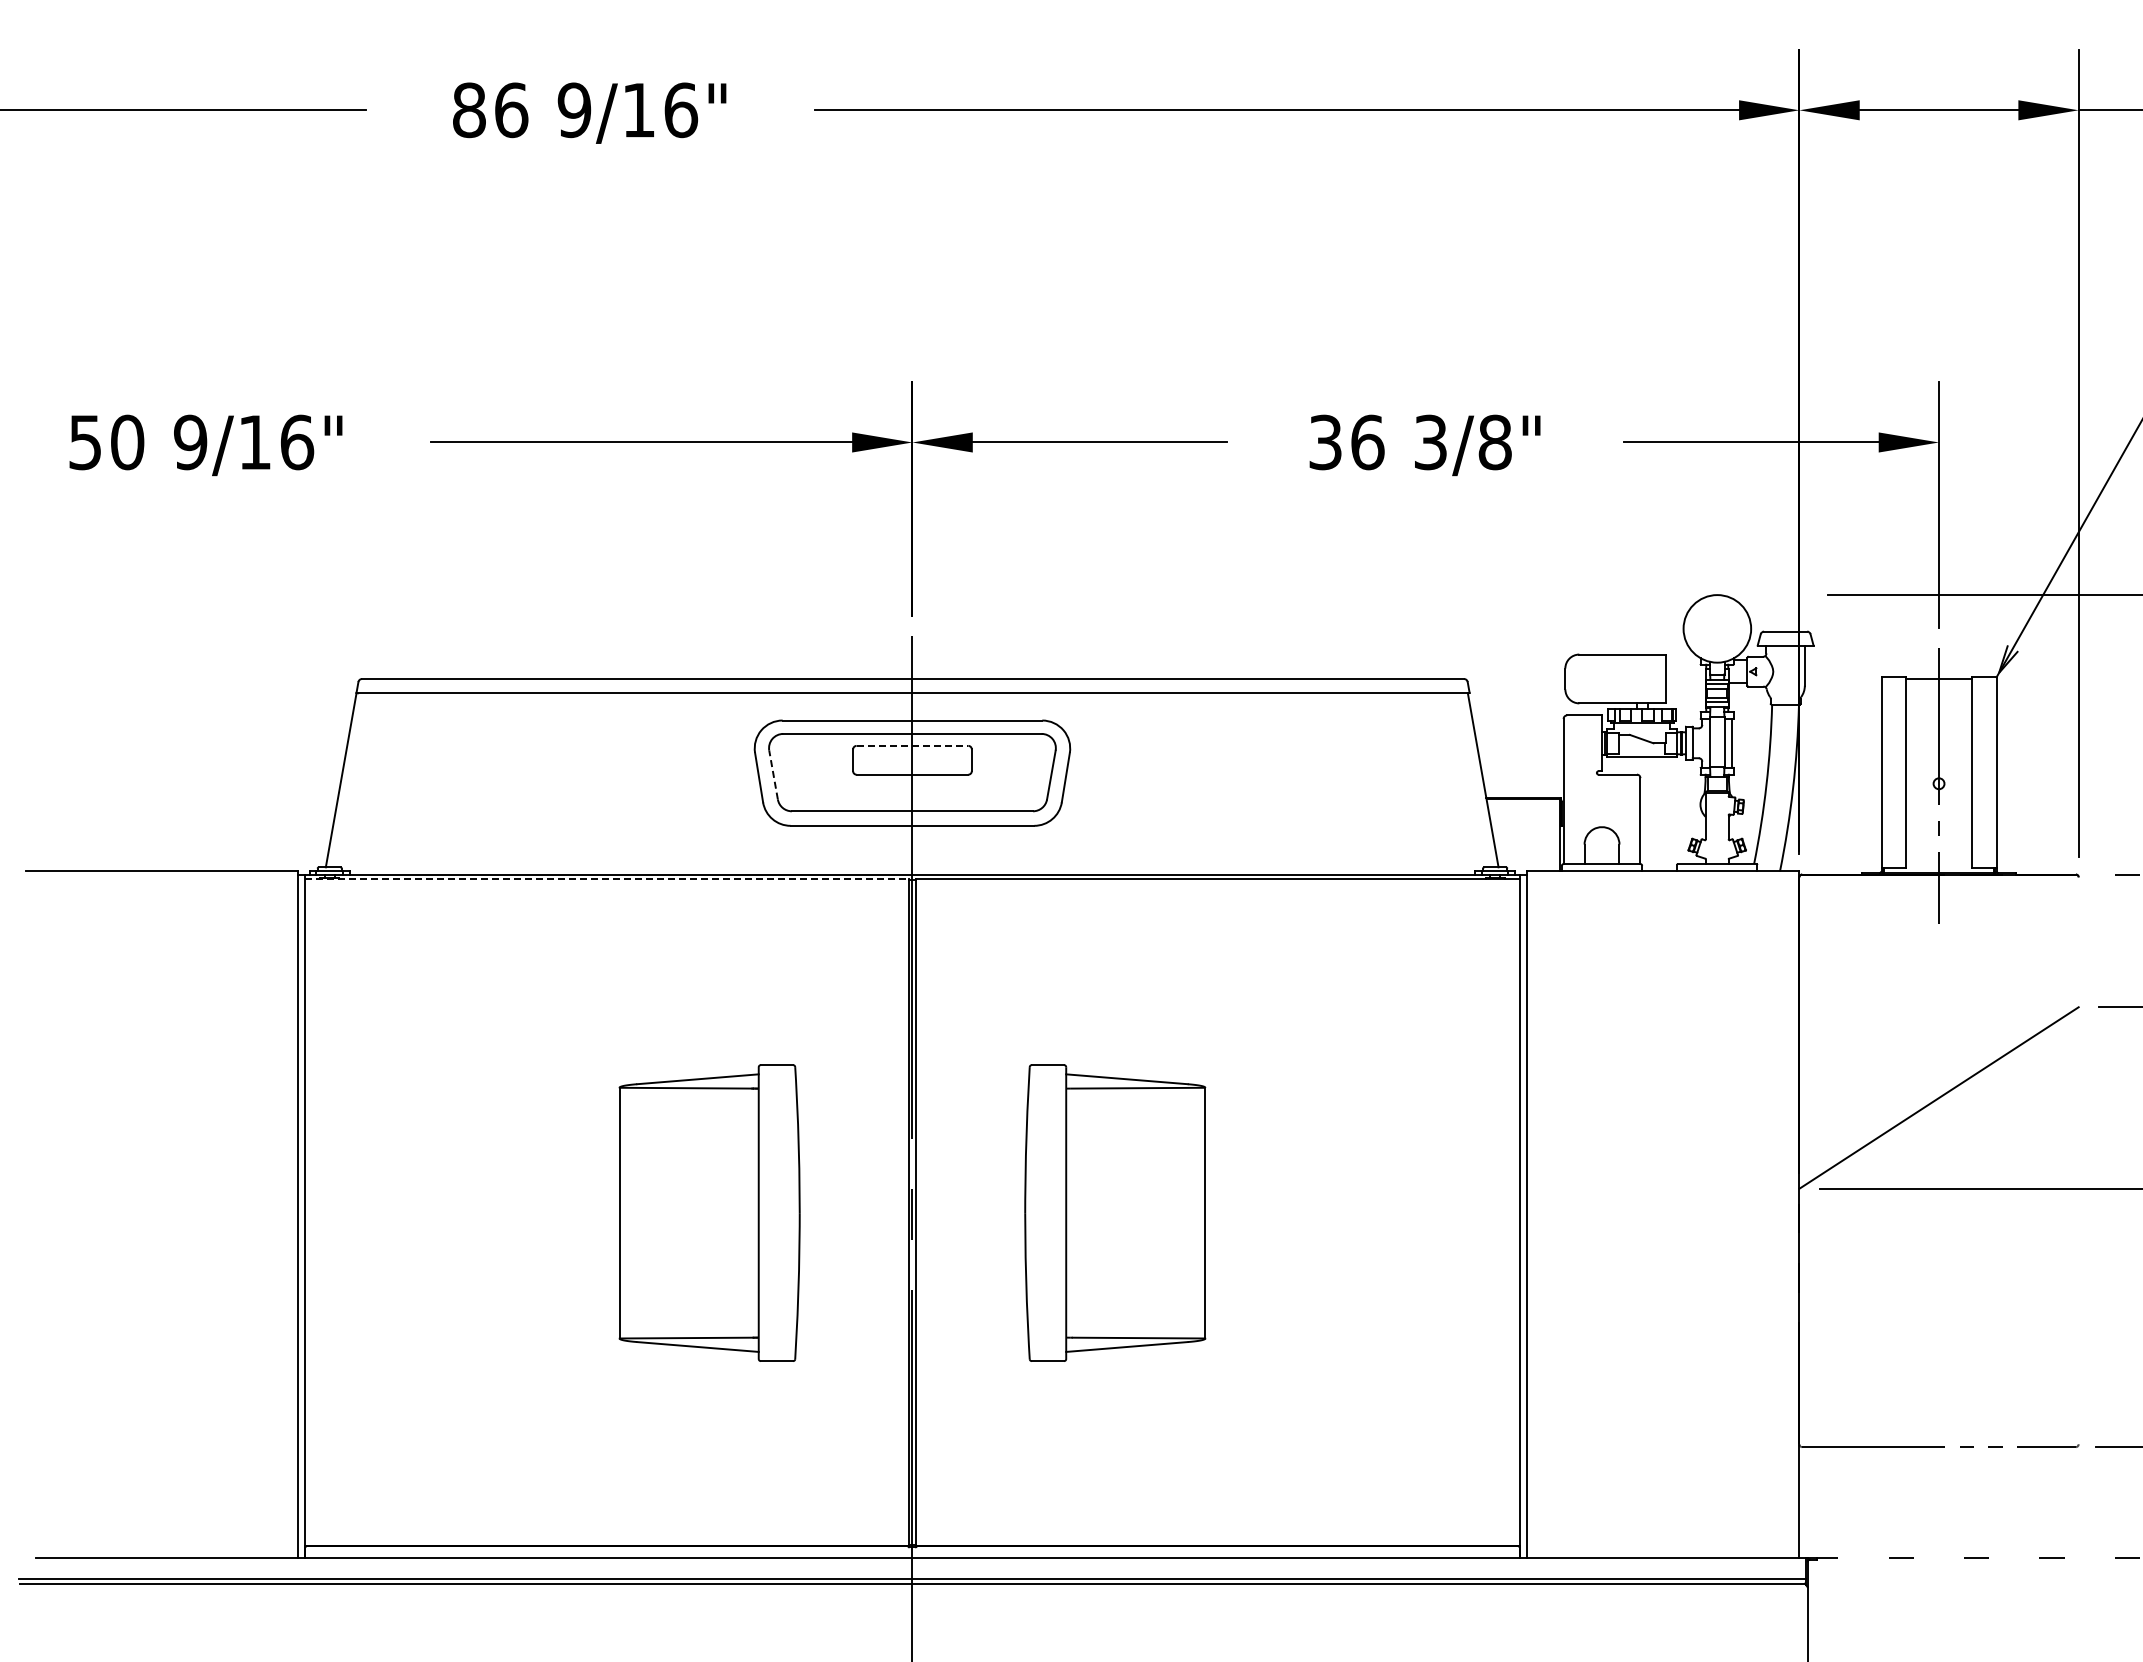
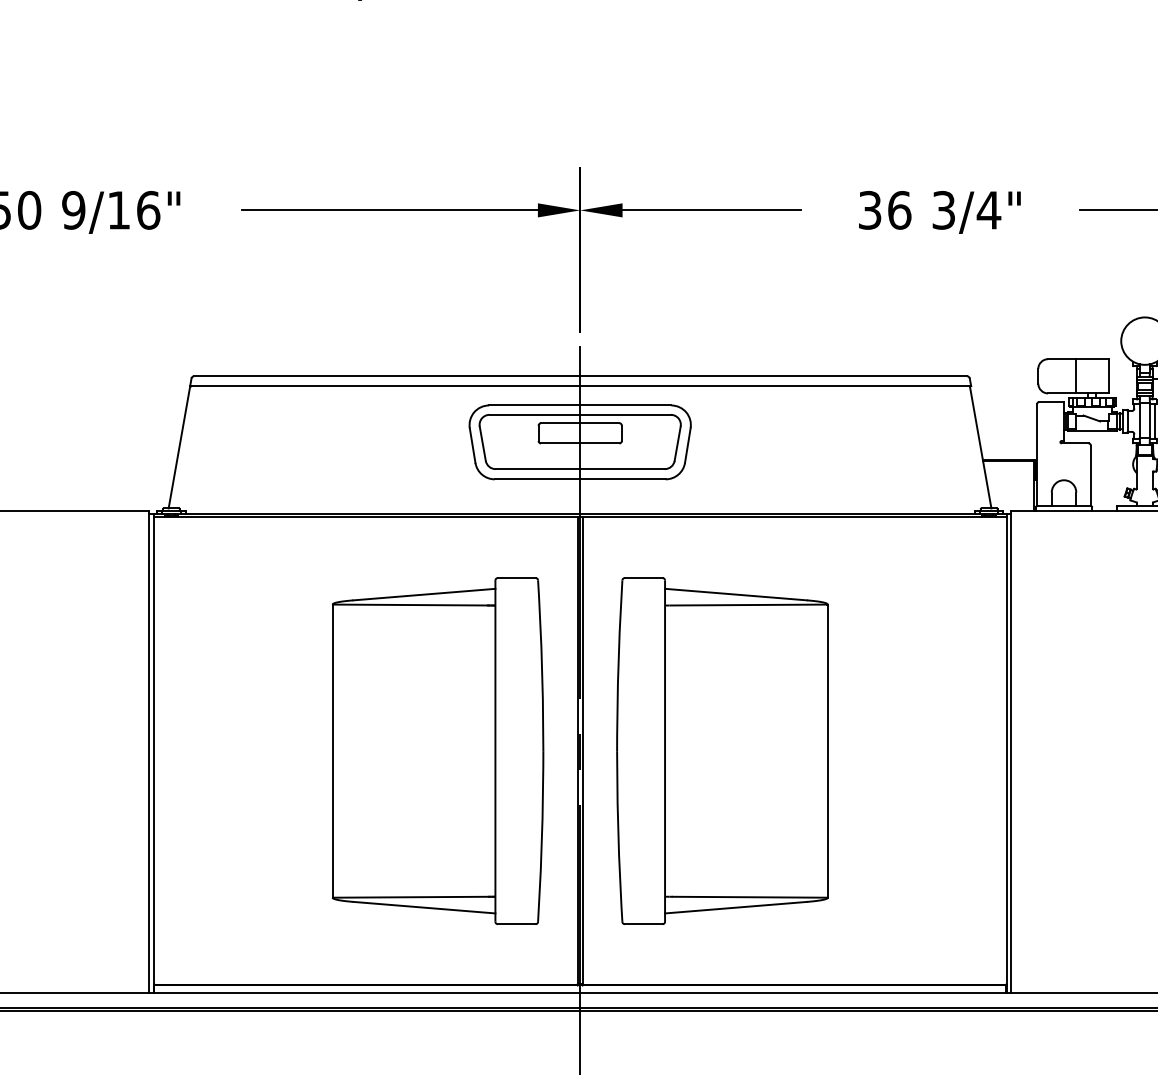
text: (1494, 442) -> (988, 210), 3/8" -> 3/4"
line: (1618, 678) -> (1075, 375), added
line: (912, 745) -> (580, 422), dashed -> solid
line: (773, 775) -> (482, 444), dashed -> solid
line: (607, 879) -> (366, 516), dashed -> solid
part: (709, 1212) -> (437, 750), size x1.67
part: (1115, 1212) -> (722, 750), size x1.67

